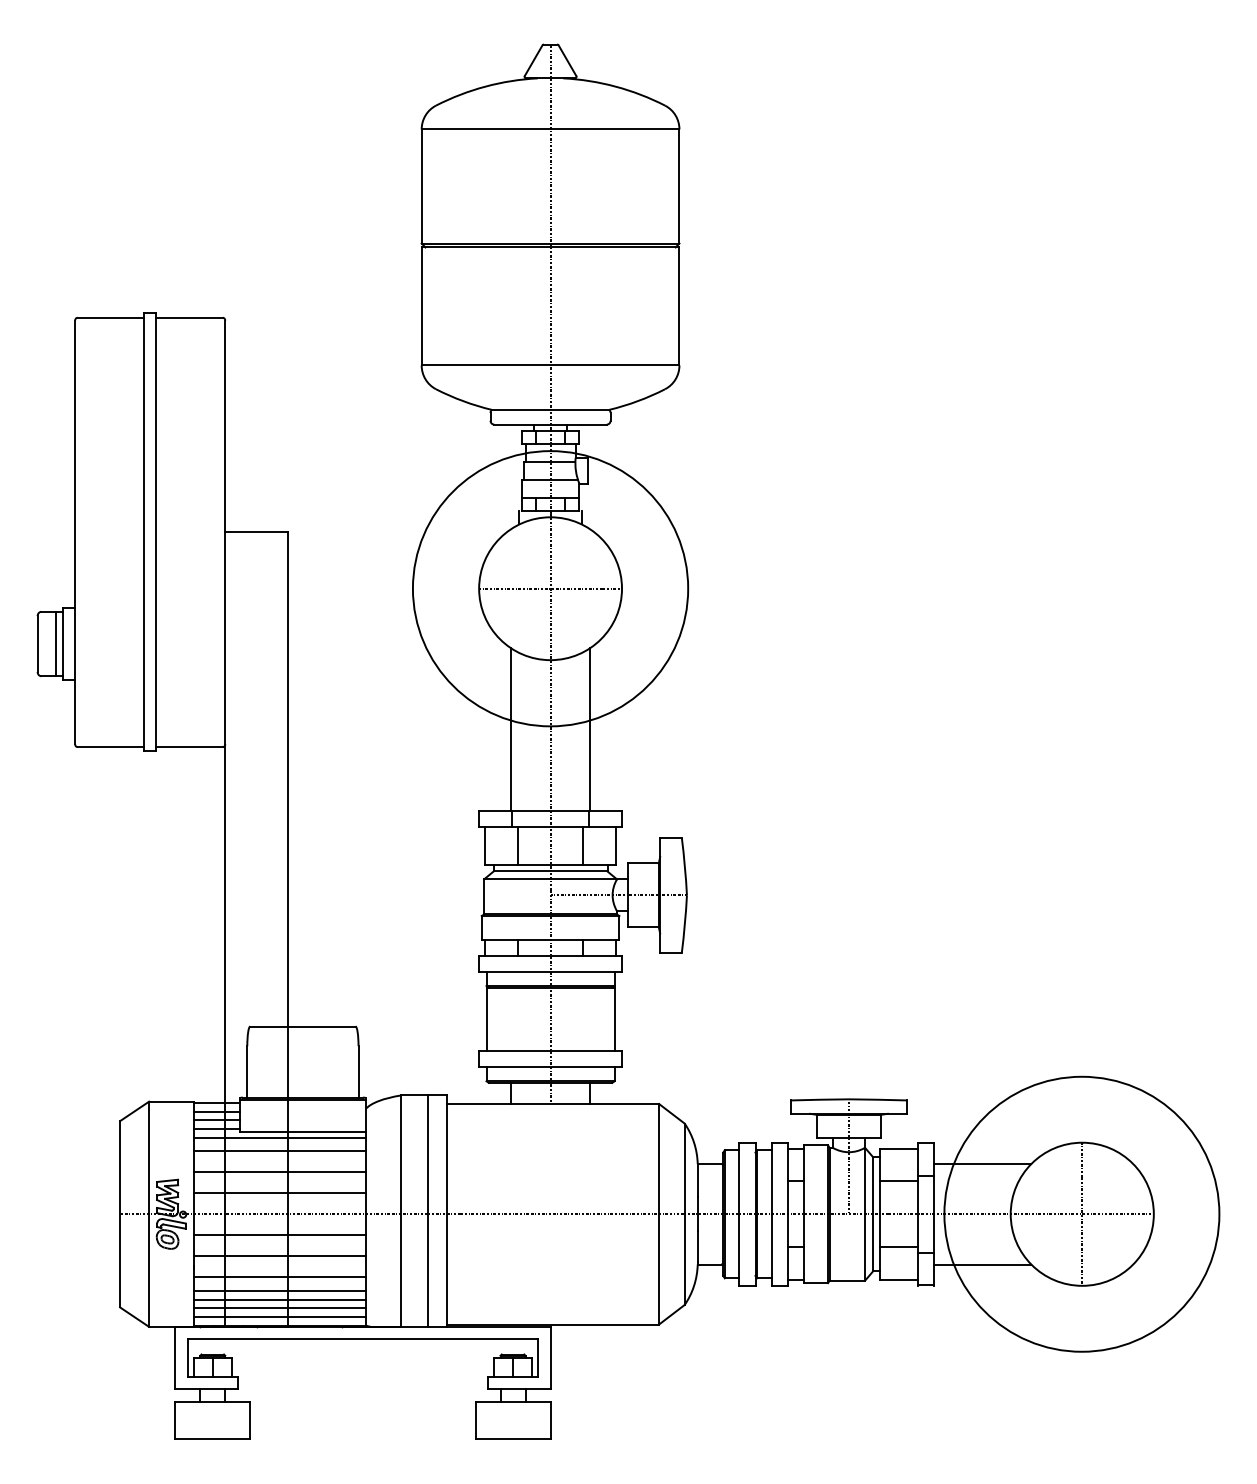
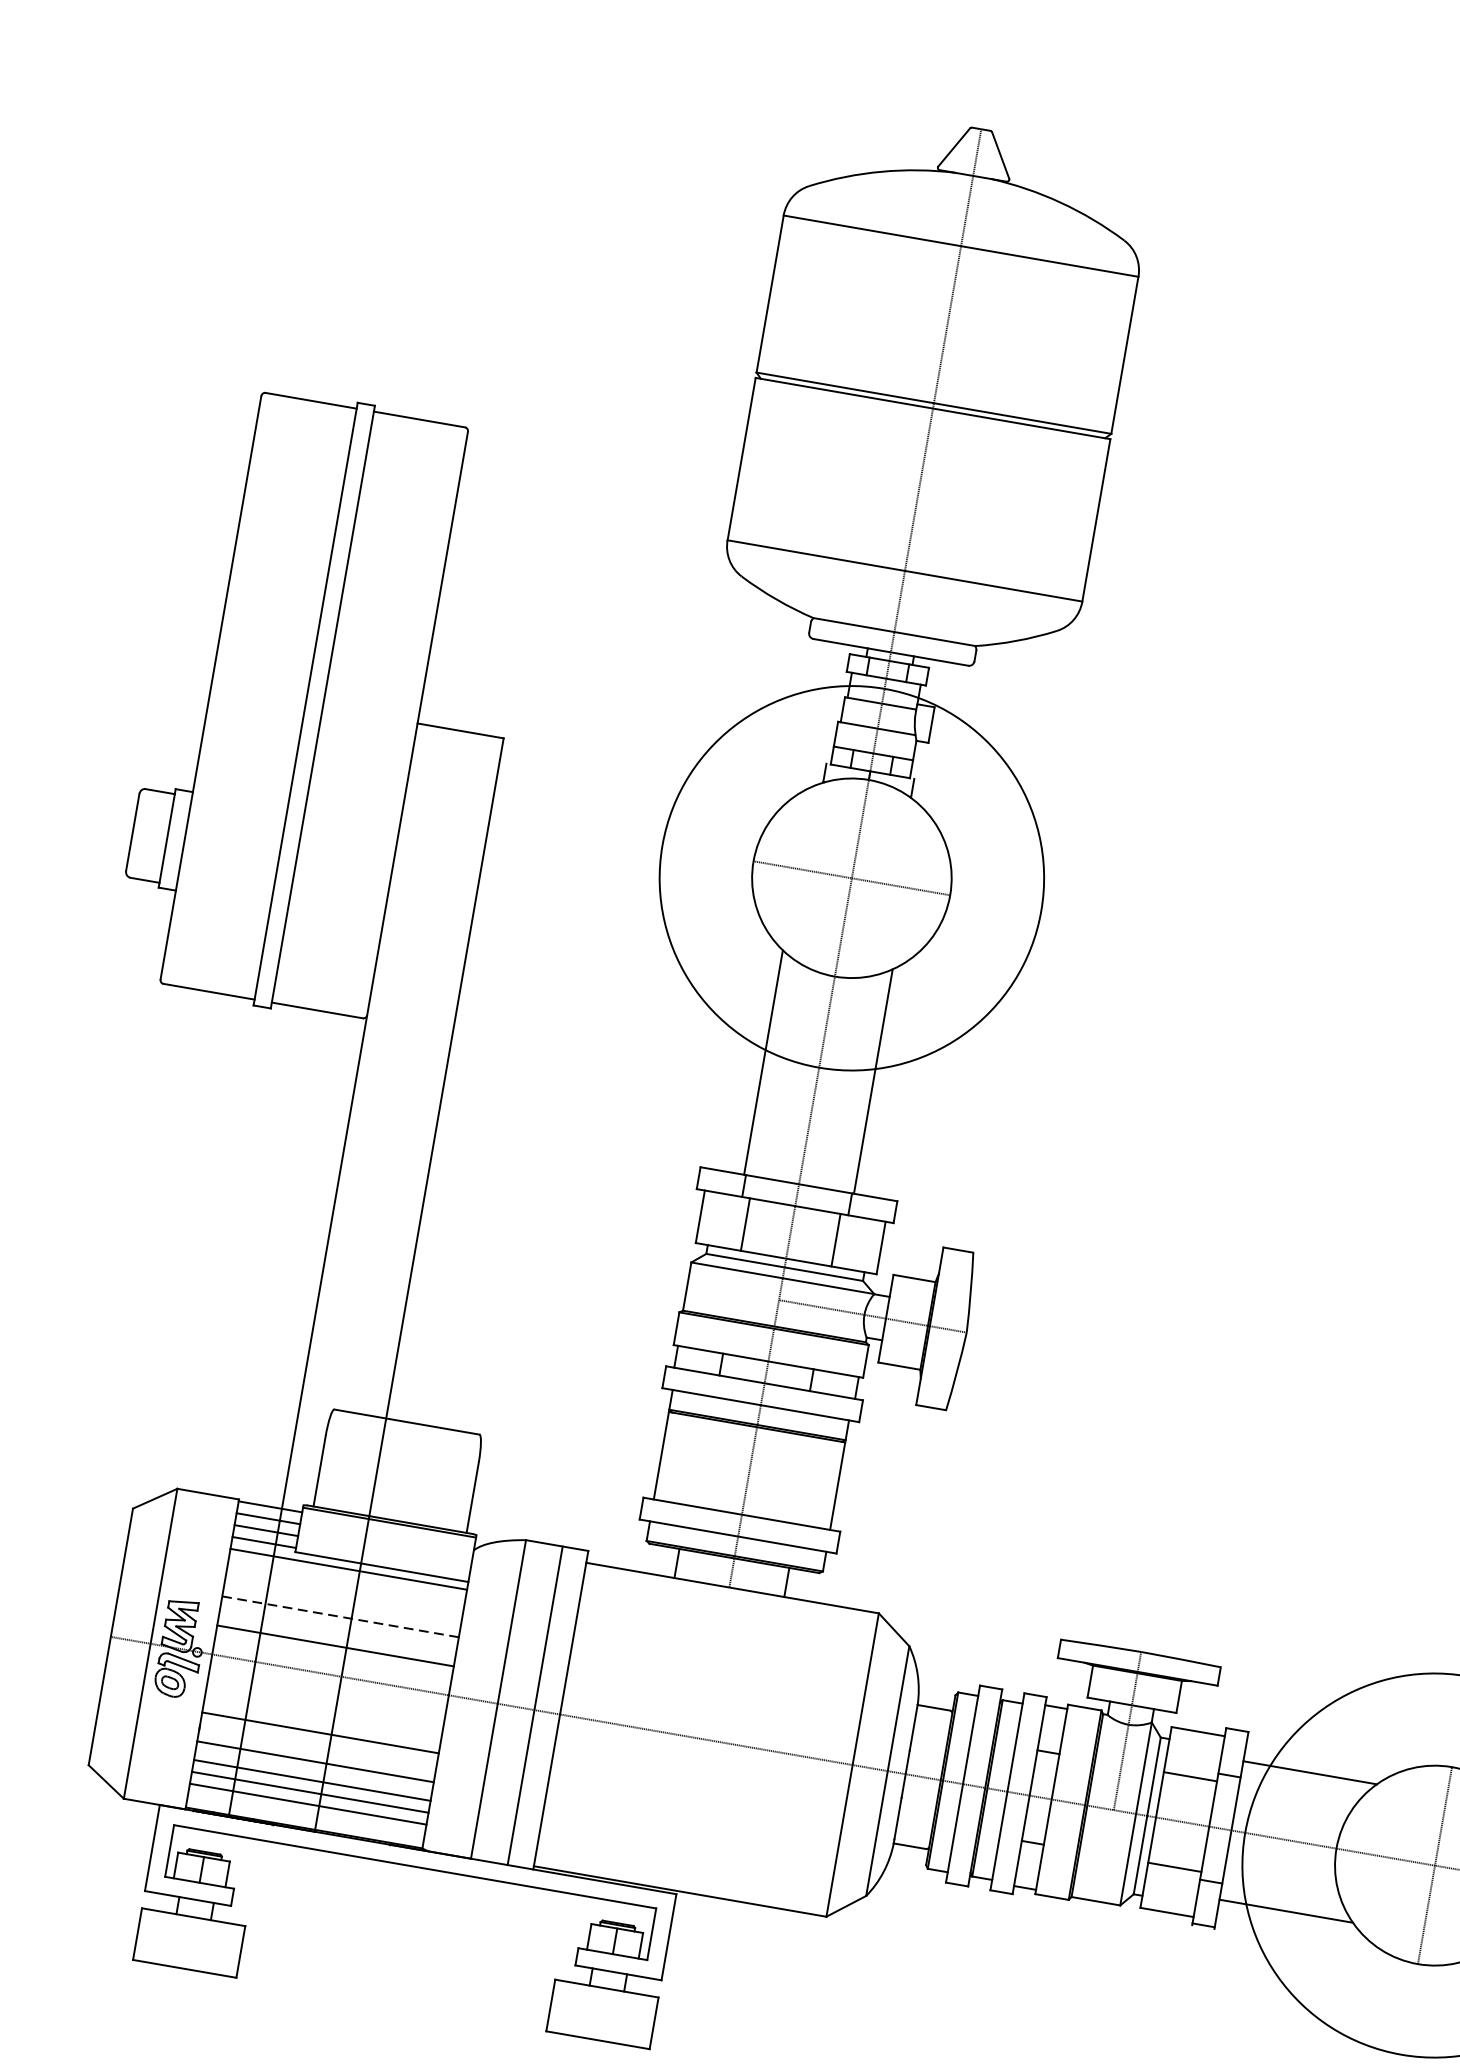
line: (56, 643) -> (158, 836), removed
line: (279, 1151) -> (345, 1588), removed
line: (279, 1172) -> (340, 1617), solid -> dashed
line: (279, 1235) -> (325, 1703), removed
line: (279, 1316) -> (305, 1815), removed

